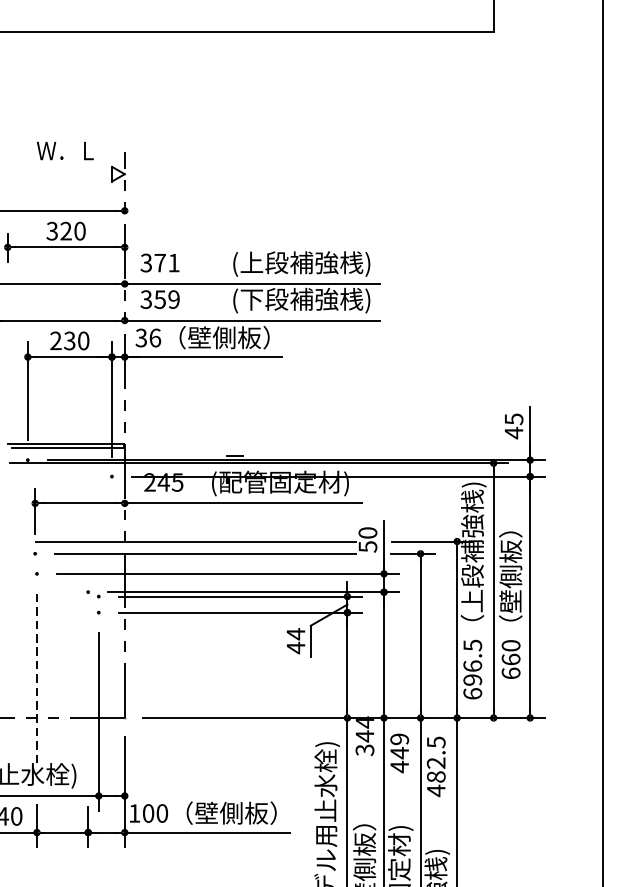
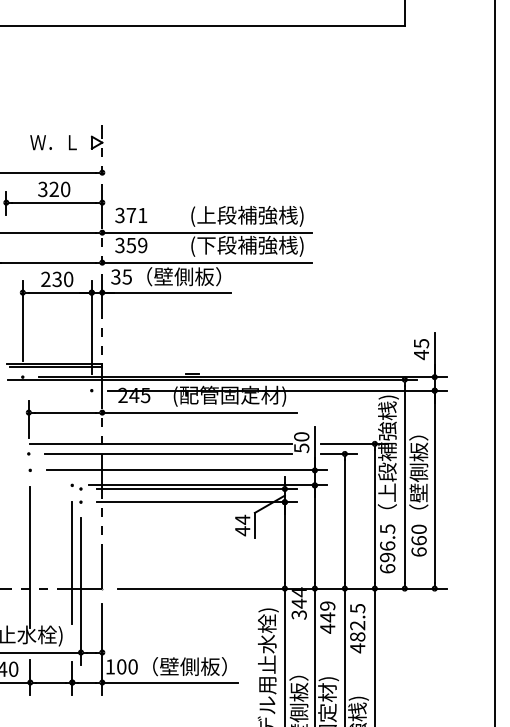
text: (65, 150) -> (53, 142), moved
text: (155, 337) -> (127, 276), 36 -> 35
line: (37, 680) -> (30, 557), dashed -> solid
line: (88, 686) -> (72, 562), added

